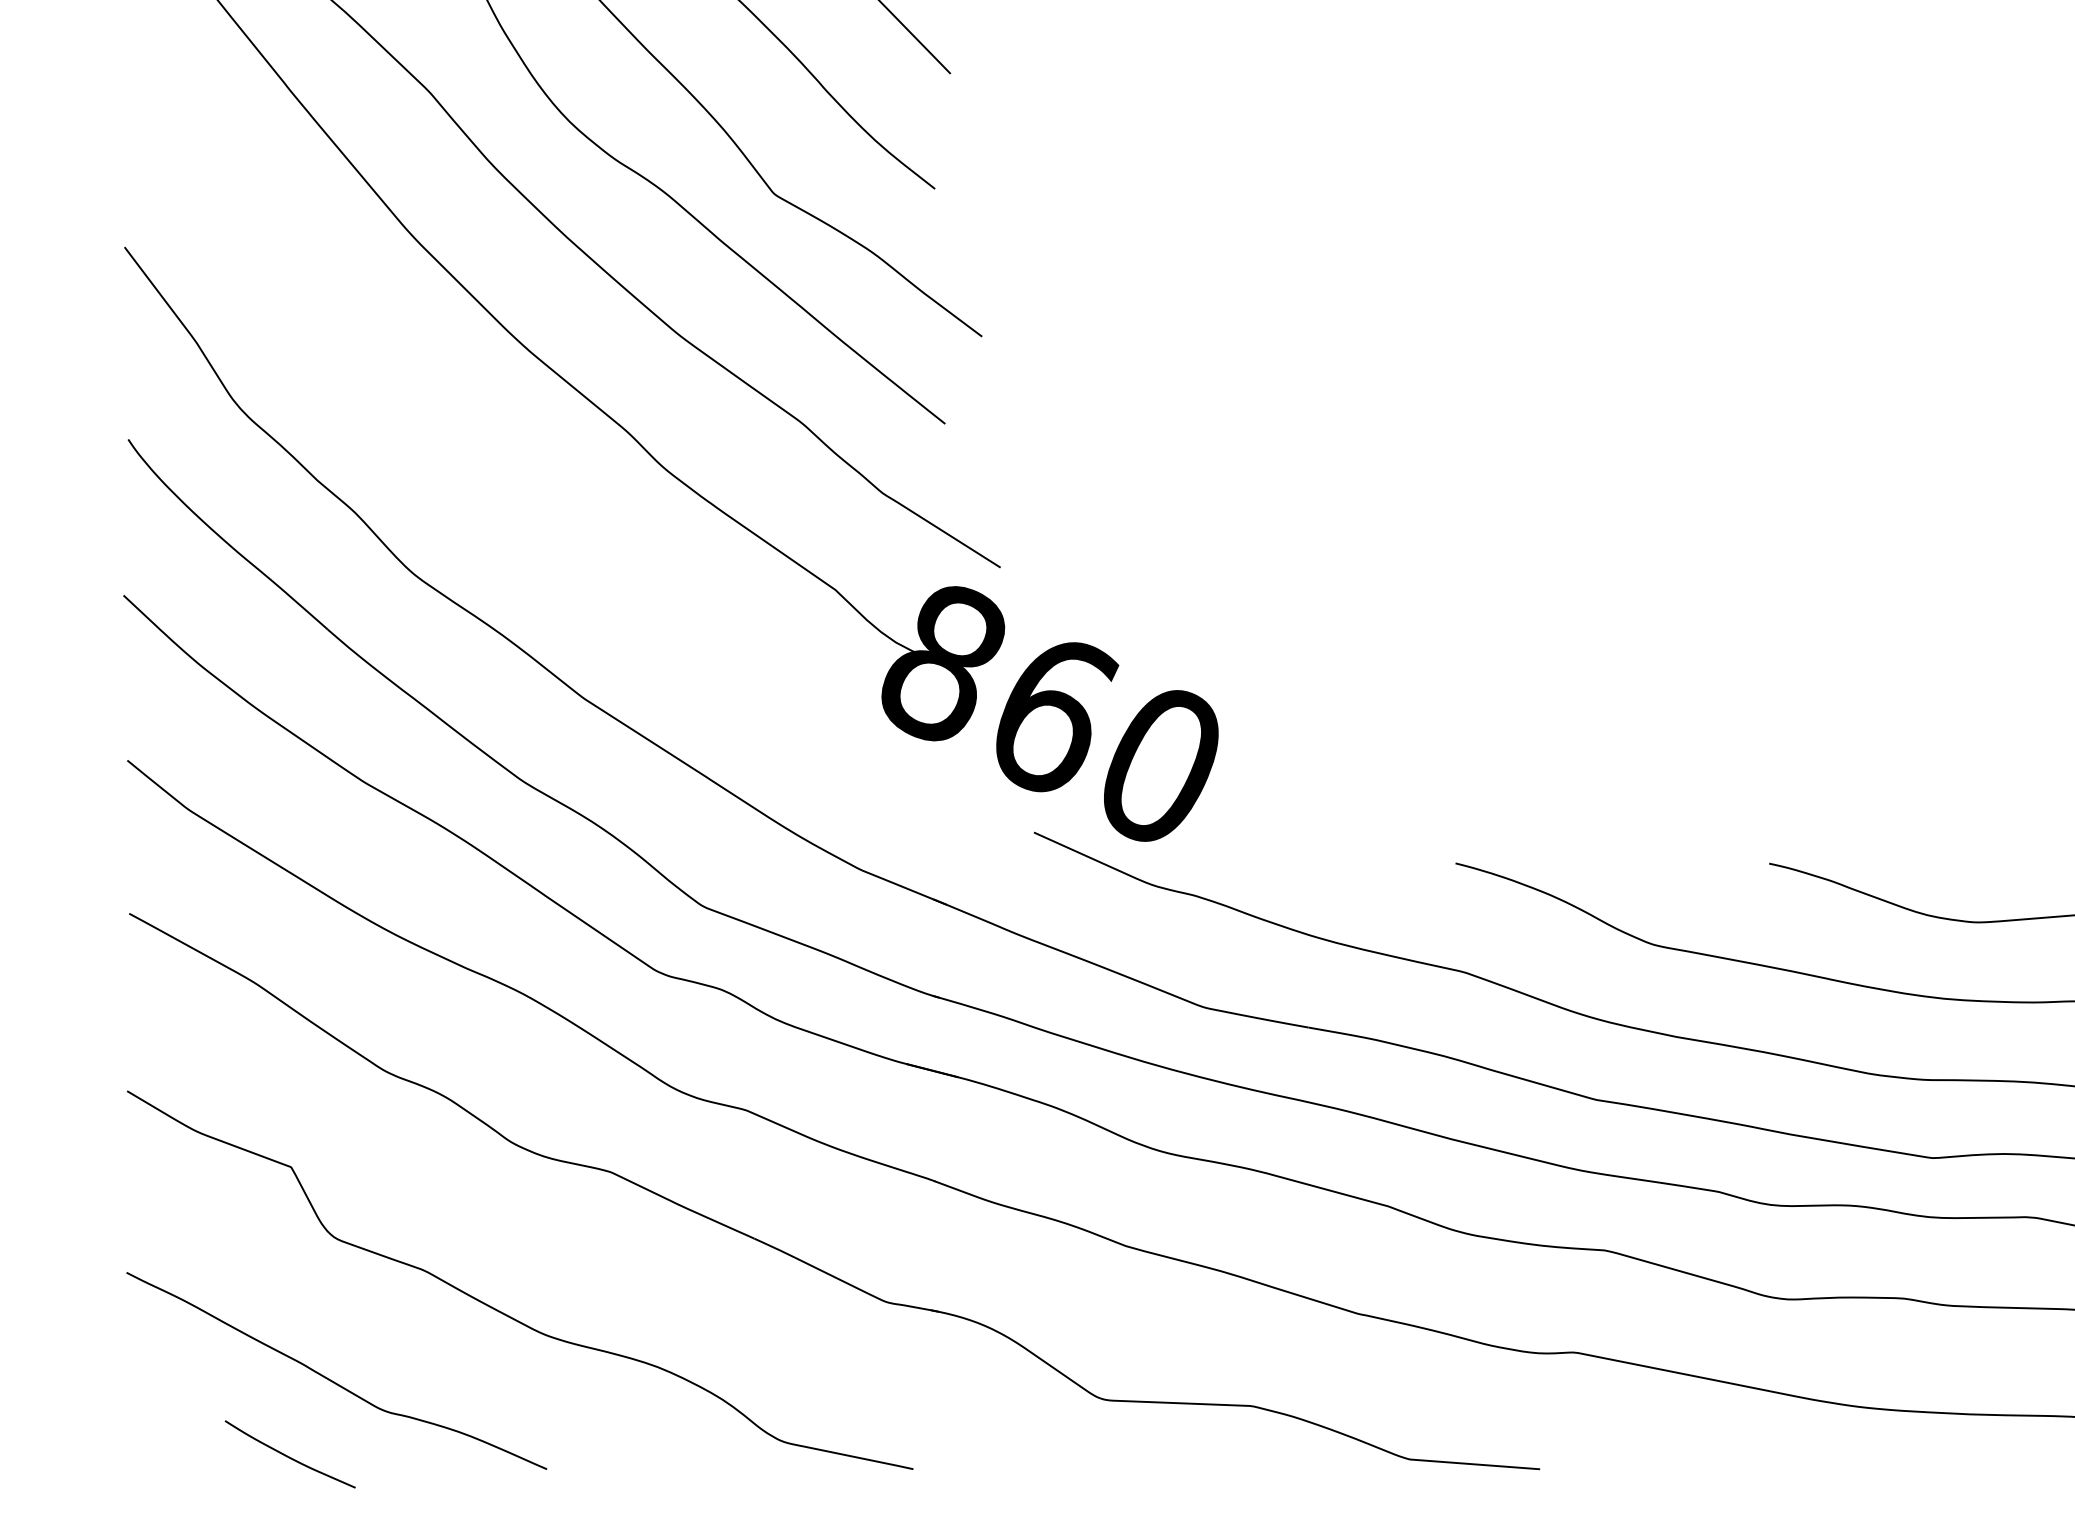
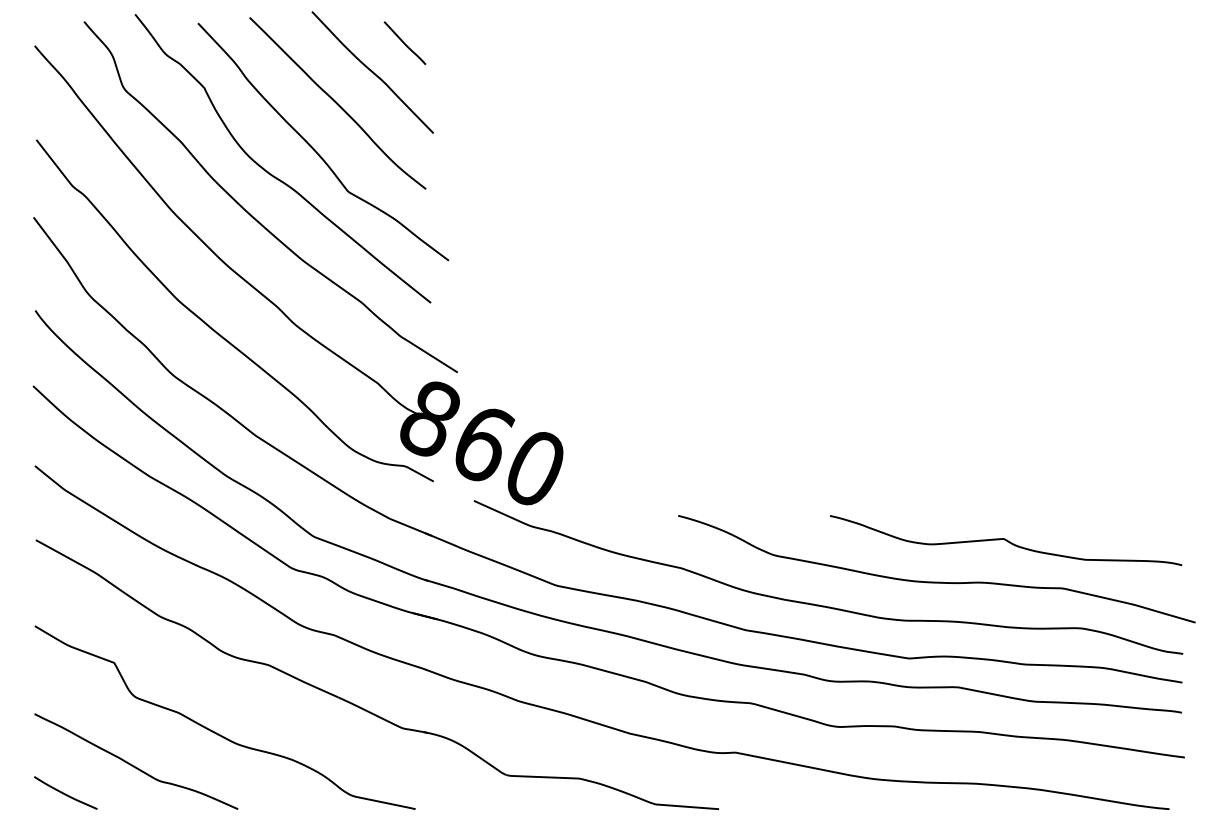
curve: (506, 484) -> (218, 332), added
curve: (289, 1455) -> (65, 793), moved

